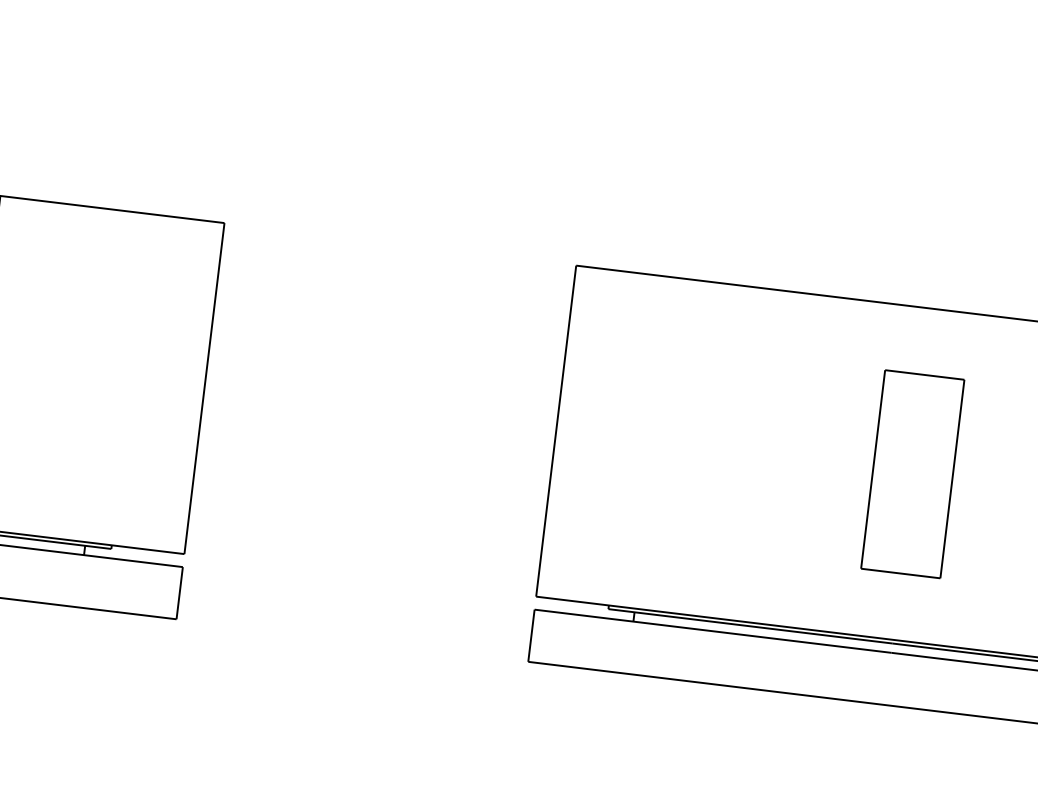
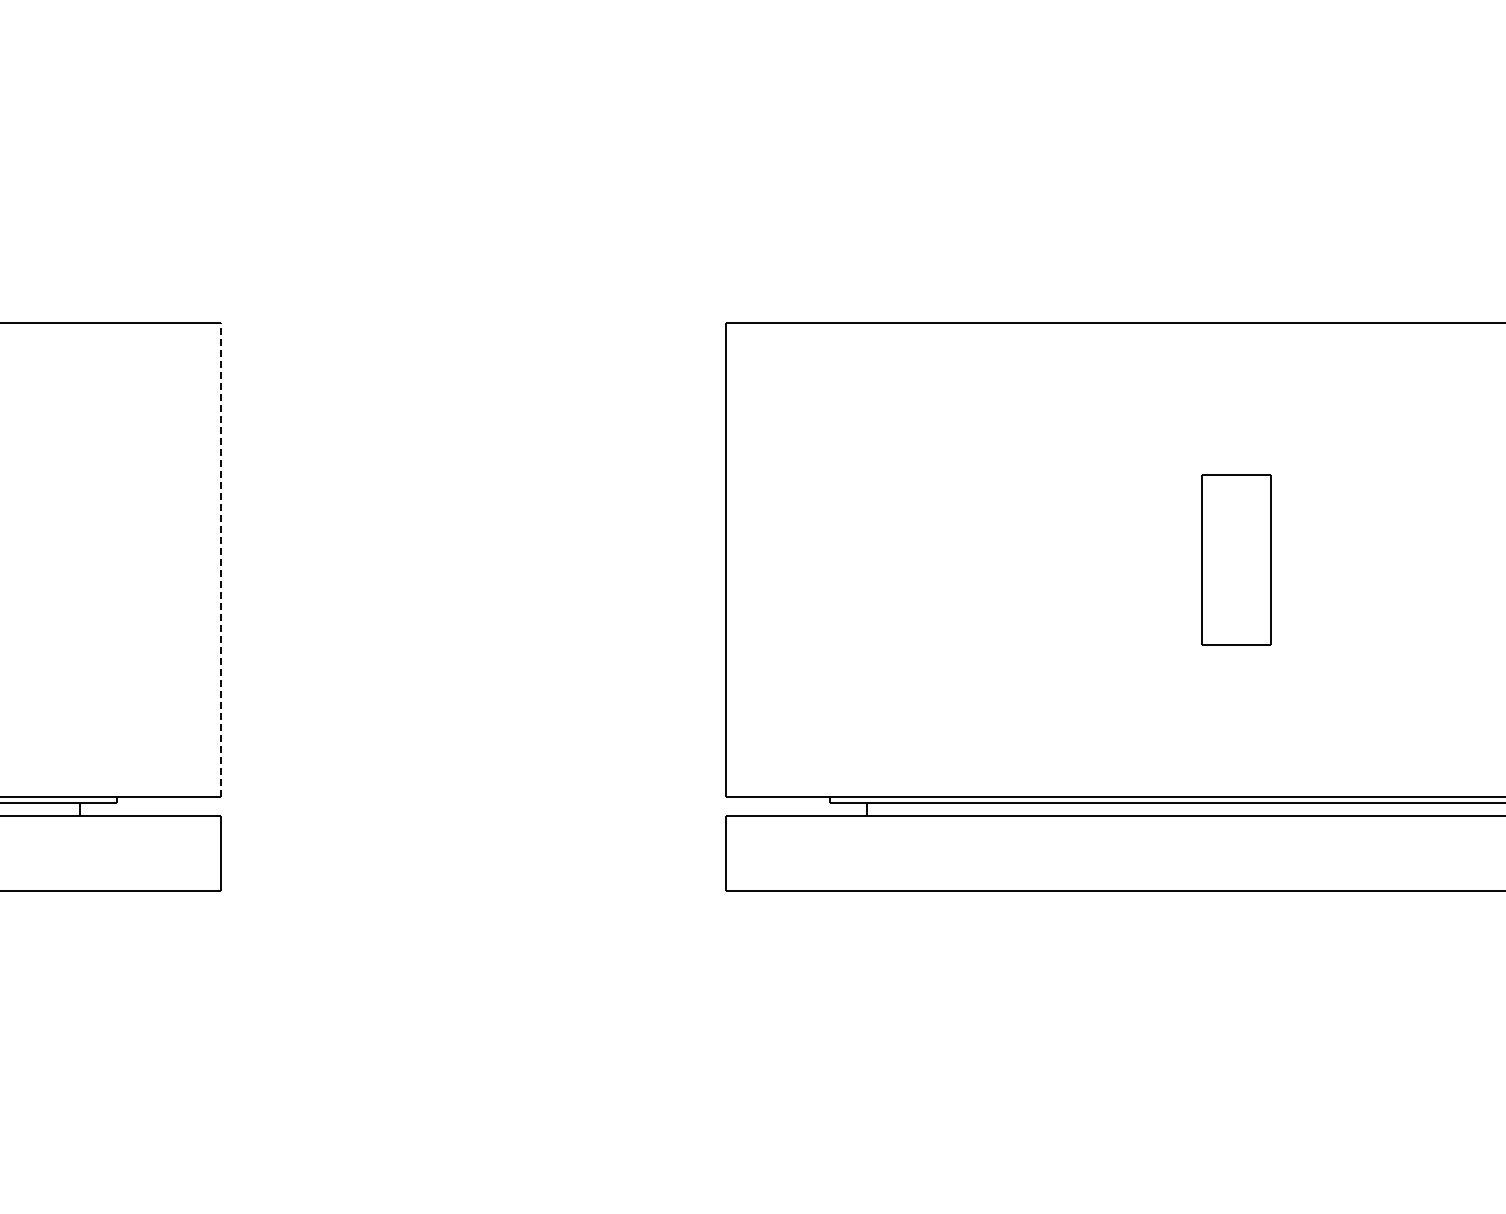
line: (204, 388) -> (221, 559), solid -> dashed
part: (912, 473) -> (1236, 559), size x0.6

